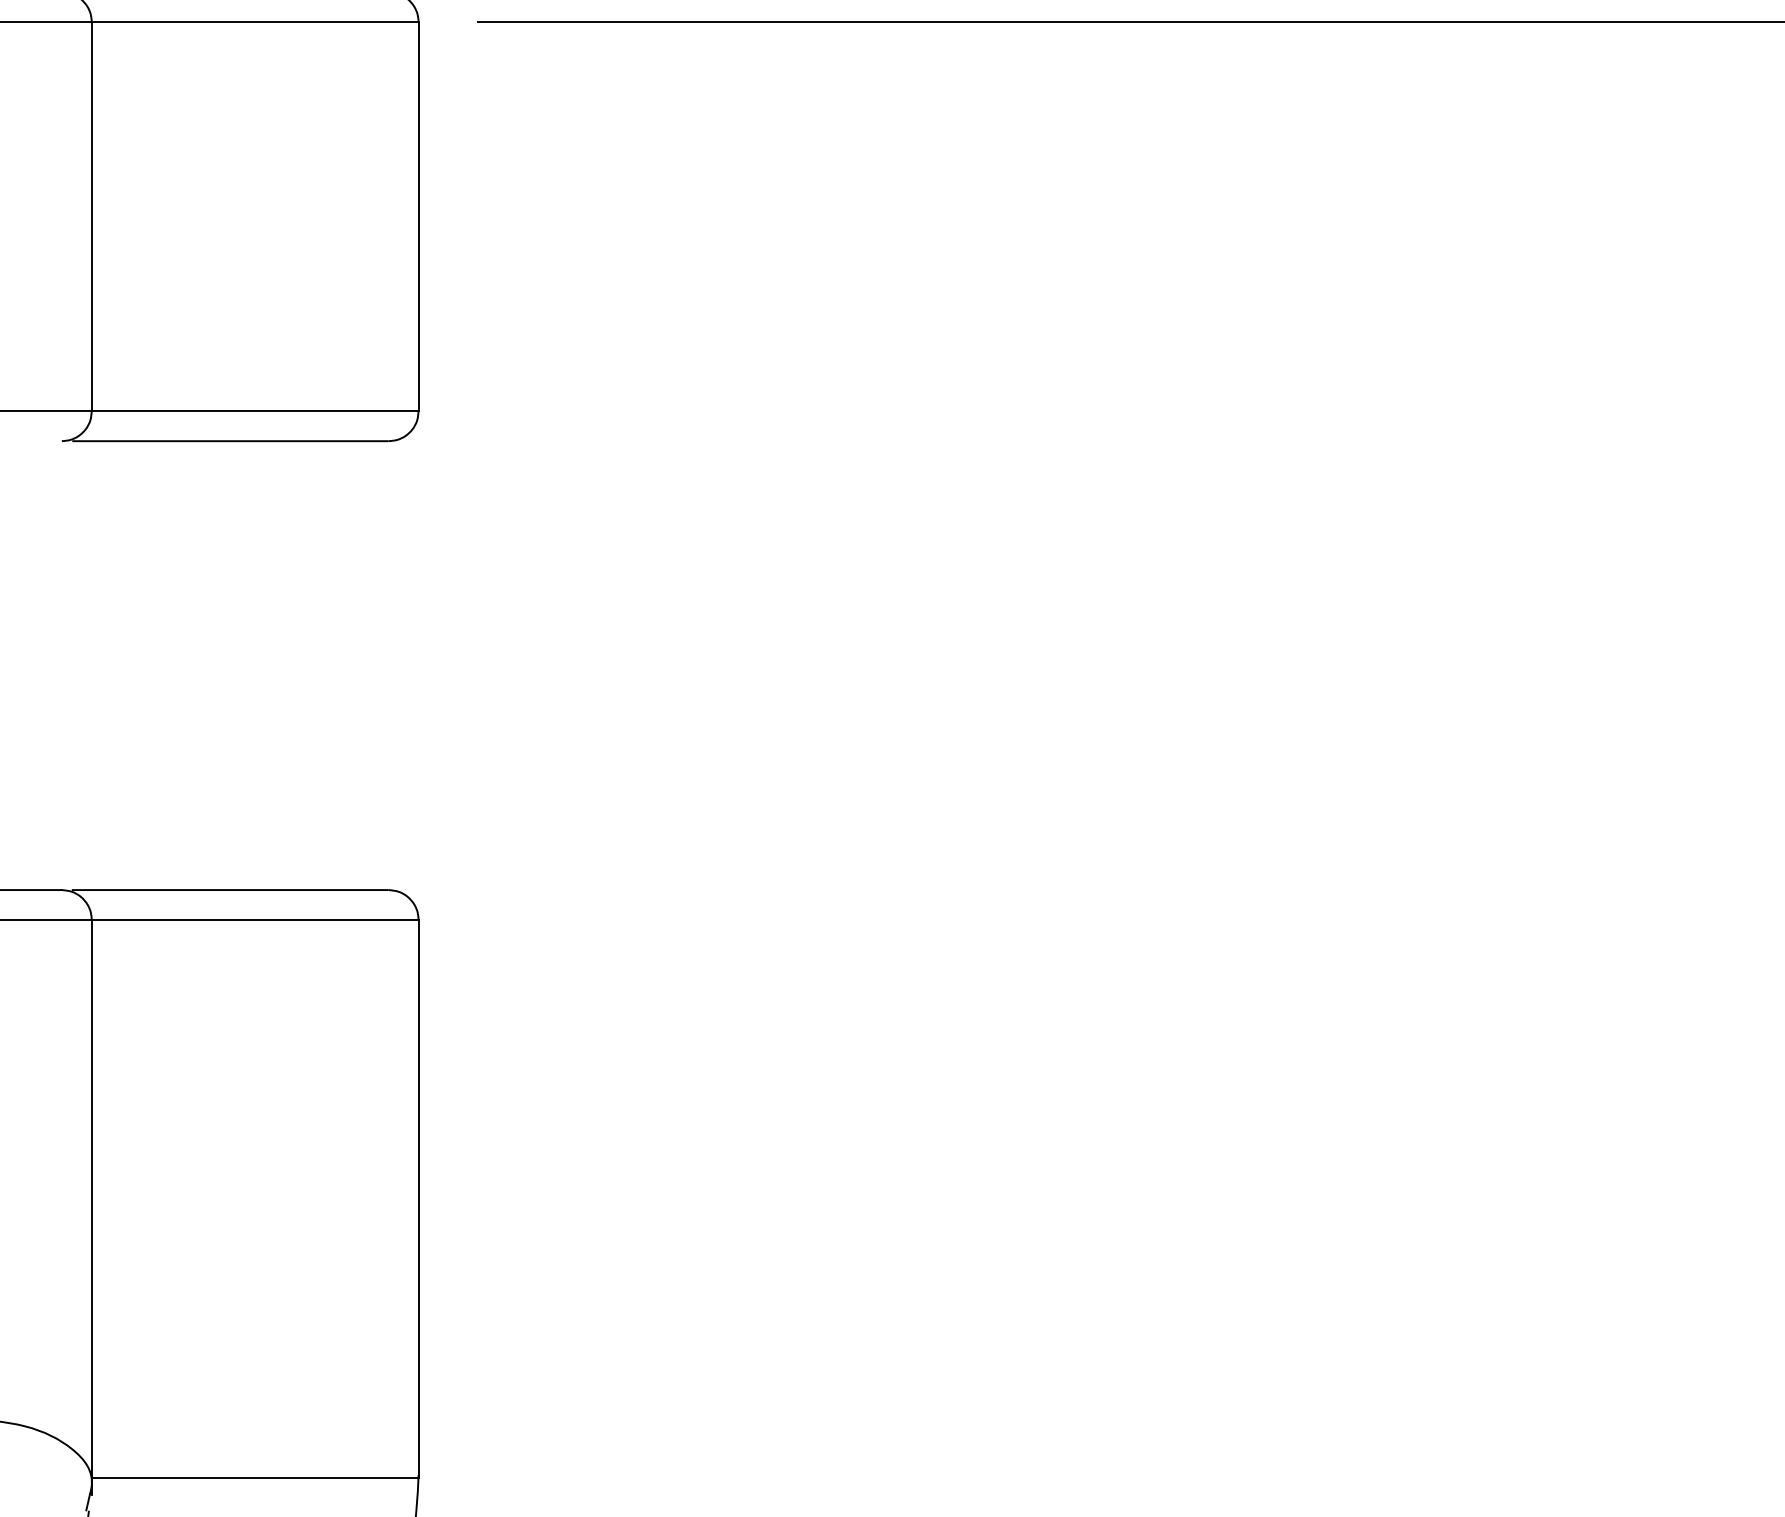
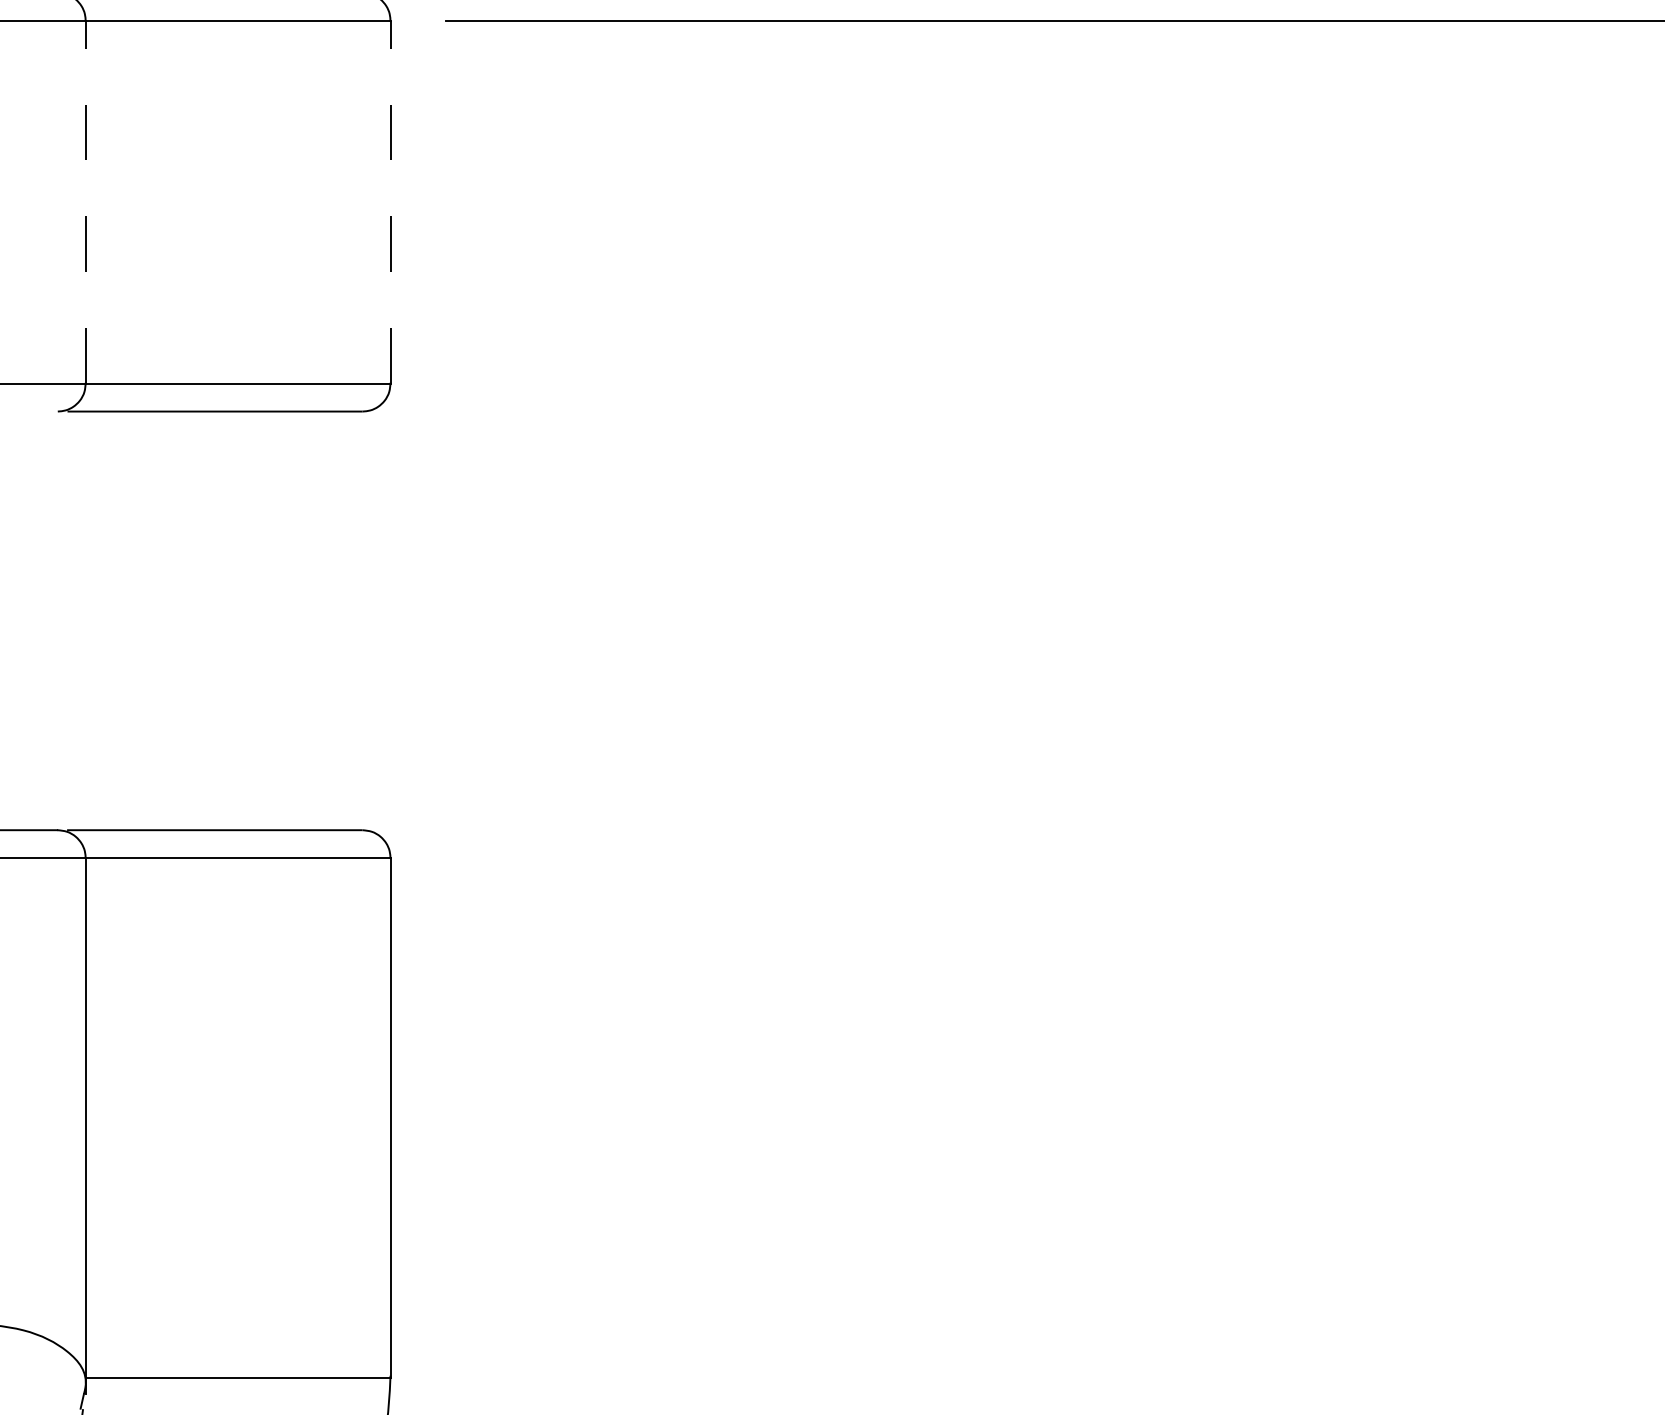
line: (91, 215) -> (85, 201), solid -> dashed
line: (418, 215) -> (390, 201), solid -> dashed

